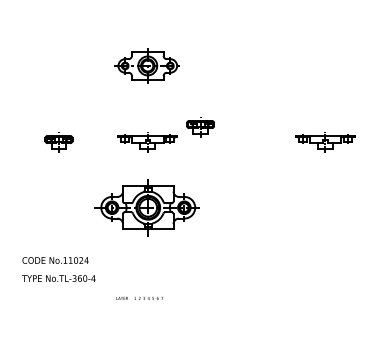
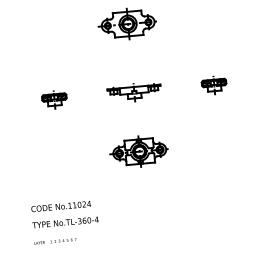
part: (200, 127) -> (214, 85), moved
part: (146, 207) -> (138, 151), size x0.62
text: (139, 297) -> (55, 240), moved

